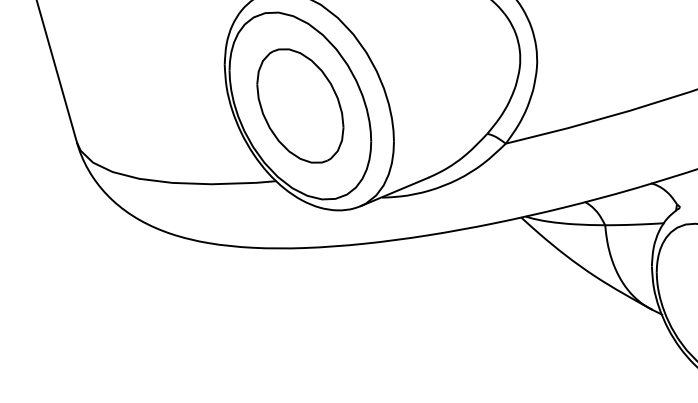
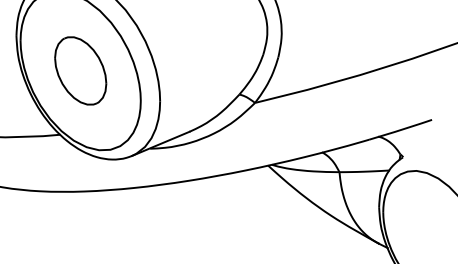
part: (300, 105) -> (80, 70), size x0.7

